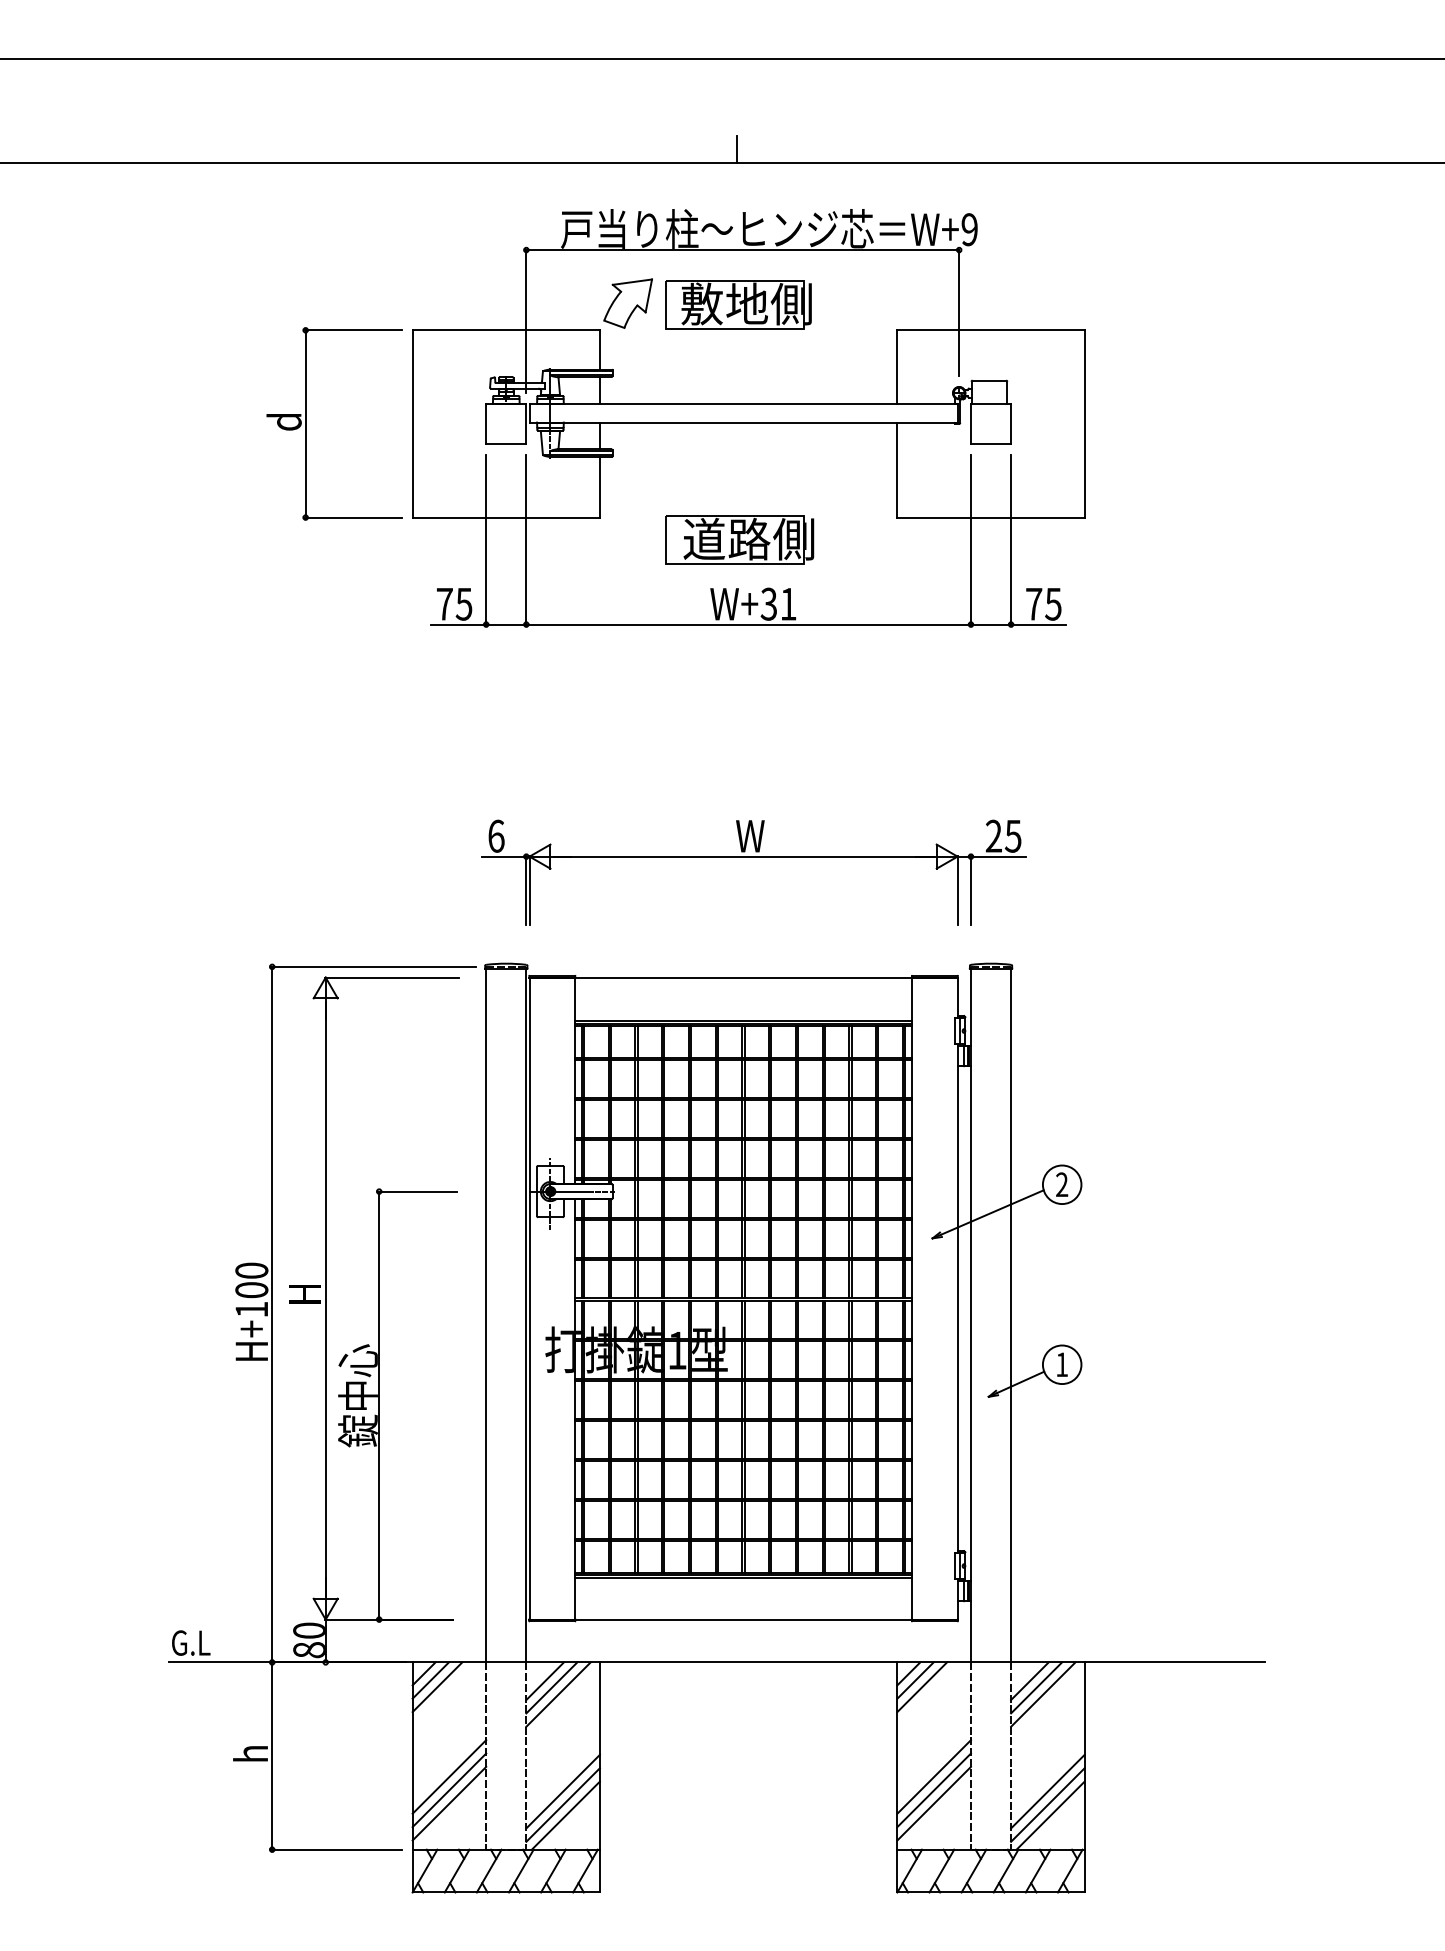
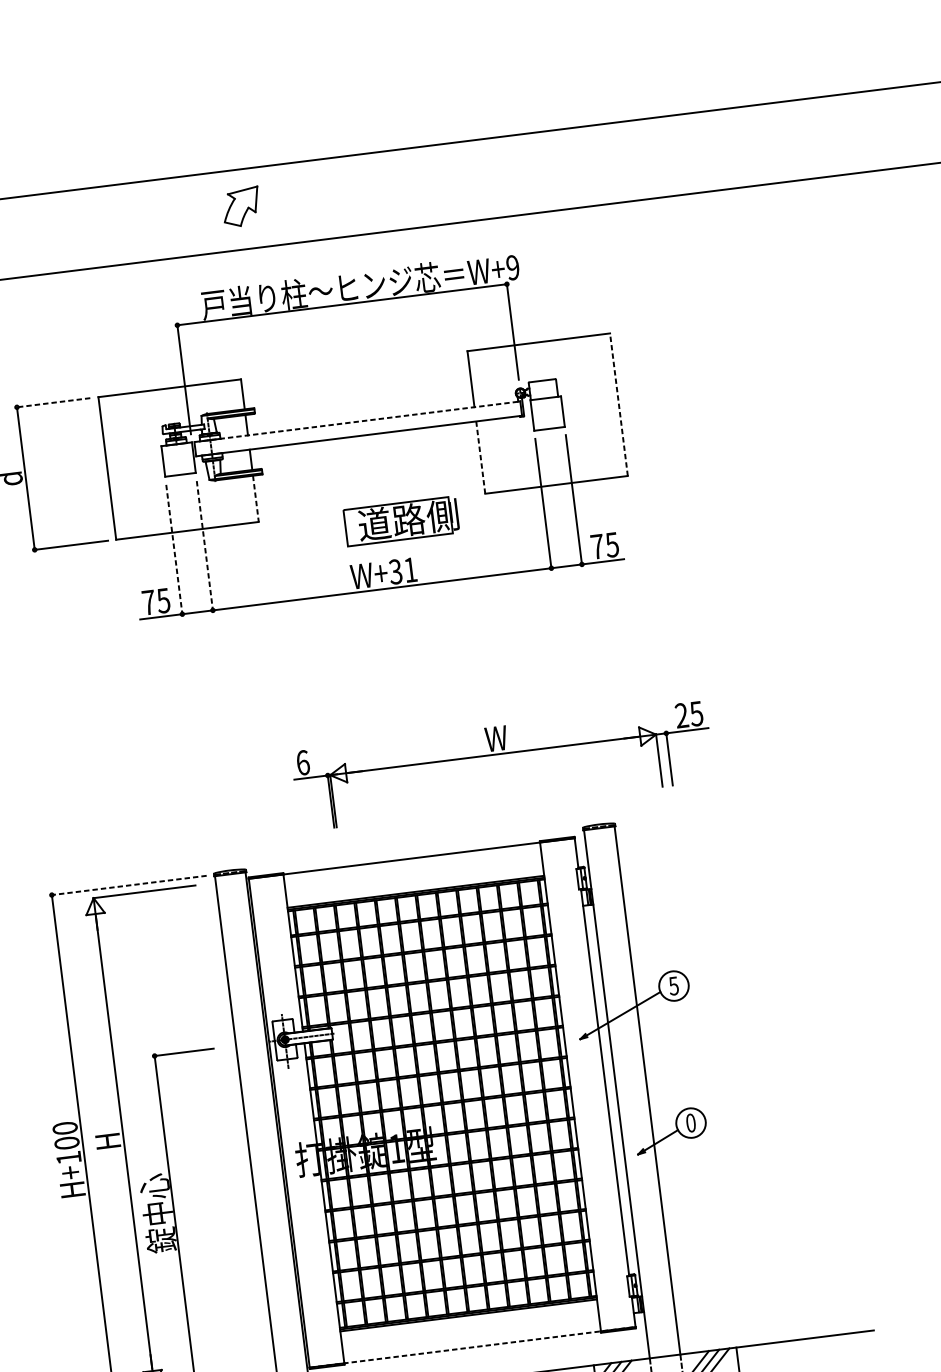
line: (736, 149) -> (327, 228), removed
part: (627, 303) -> (240, 207), moved
part: (738, 304) -> (344, 346), removed
line: (353, 330) -> (53, 402), solid -> dashed
line: (744, 403) -> (358, 421), solid -> dashed
line: (1084, 423) -> (618, 404), solid -> dashed
line: (897, 470) -> (480, 457), solid -> dashed
line: (599, 487) -> (255, 499), solid -> dashed
part: (739, 539) -> (401, 521), moved
line: (486, 540) -> (174, 550), solid -> dashed
line: (526, 540) -> (205, 546), solid -> dashed
part: (753, 857) -> (500, 754), moved
line: (373, 966) -> (128, 885), solid -> dashed
text: (1061, 1184) -> (673, 985), 2 -> 5
text: (1062, 1364) -> (691, 1122), 1 -> 0
line: (744, 1619) -> (473, 1347), solid -> dashed

